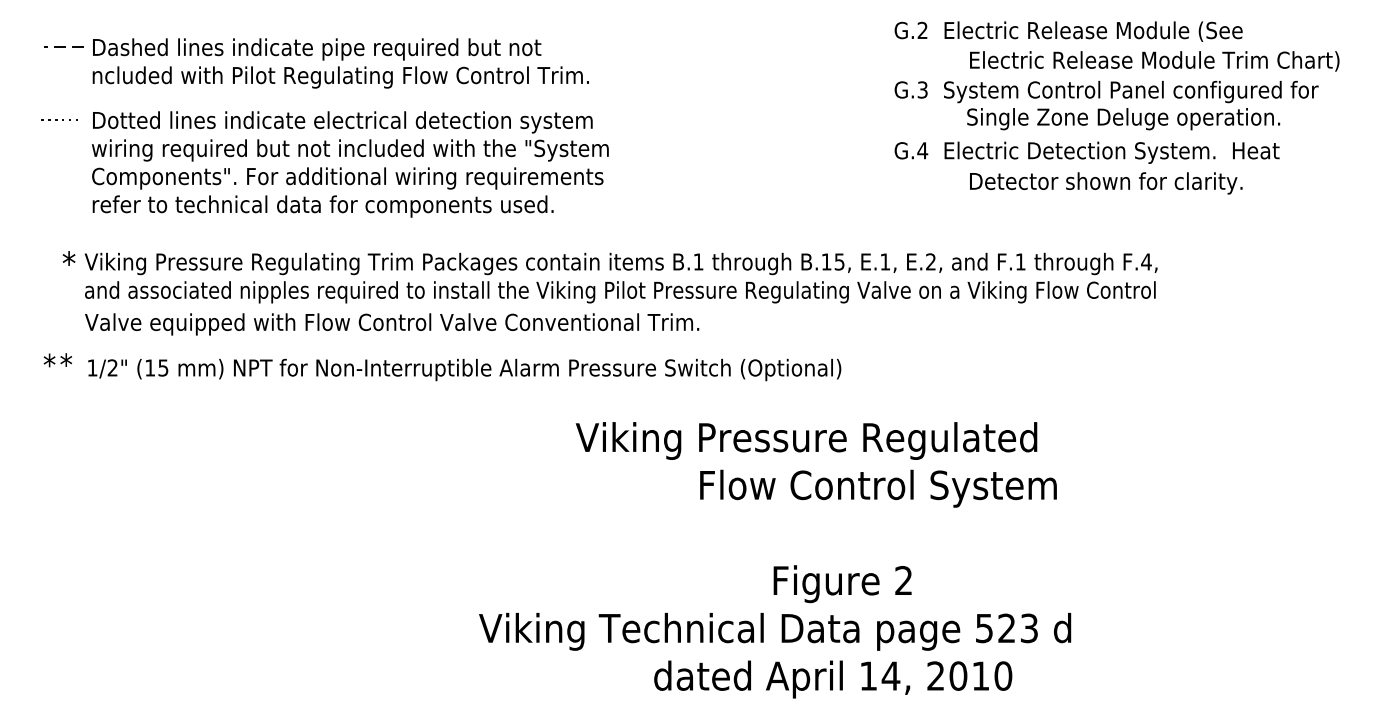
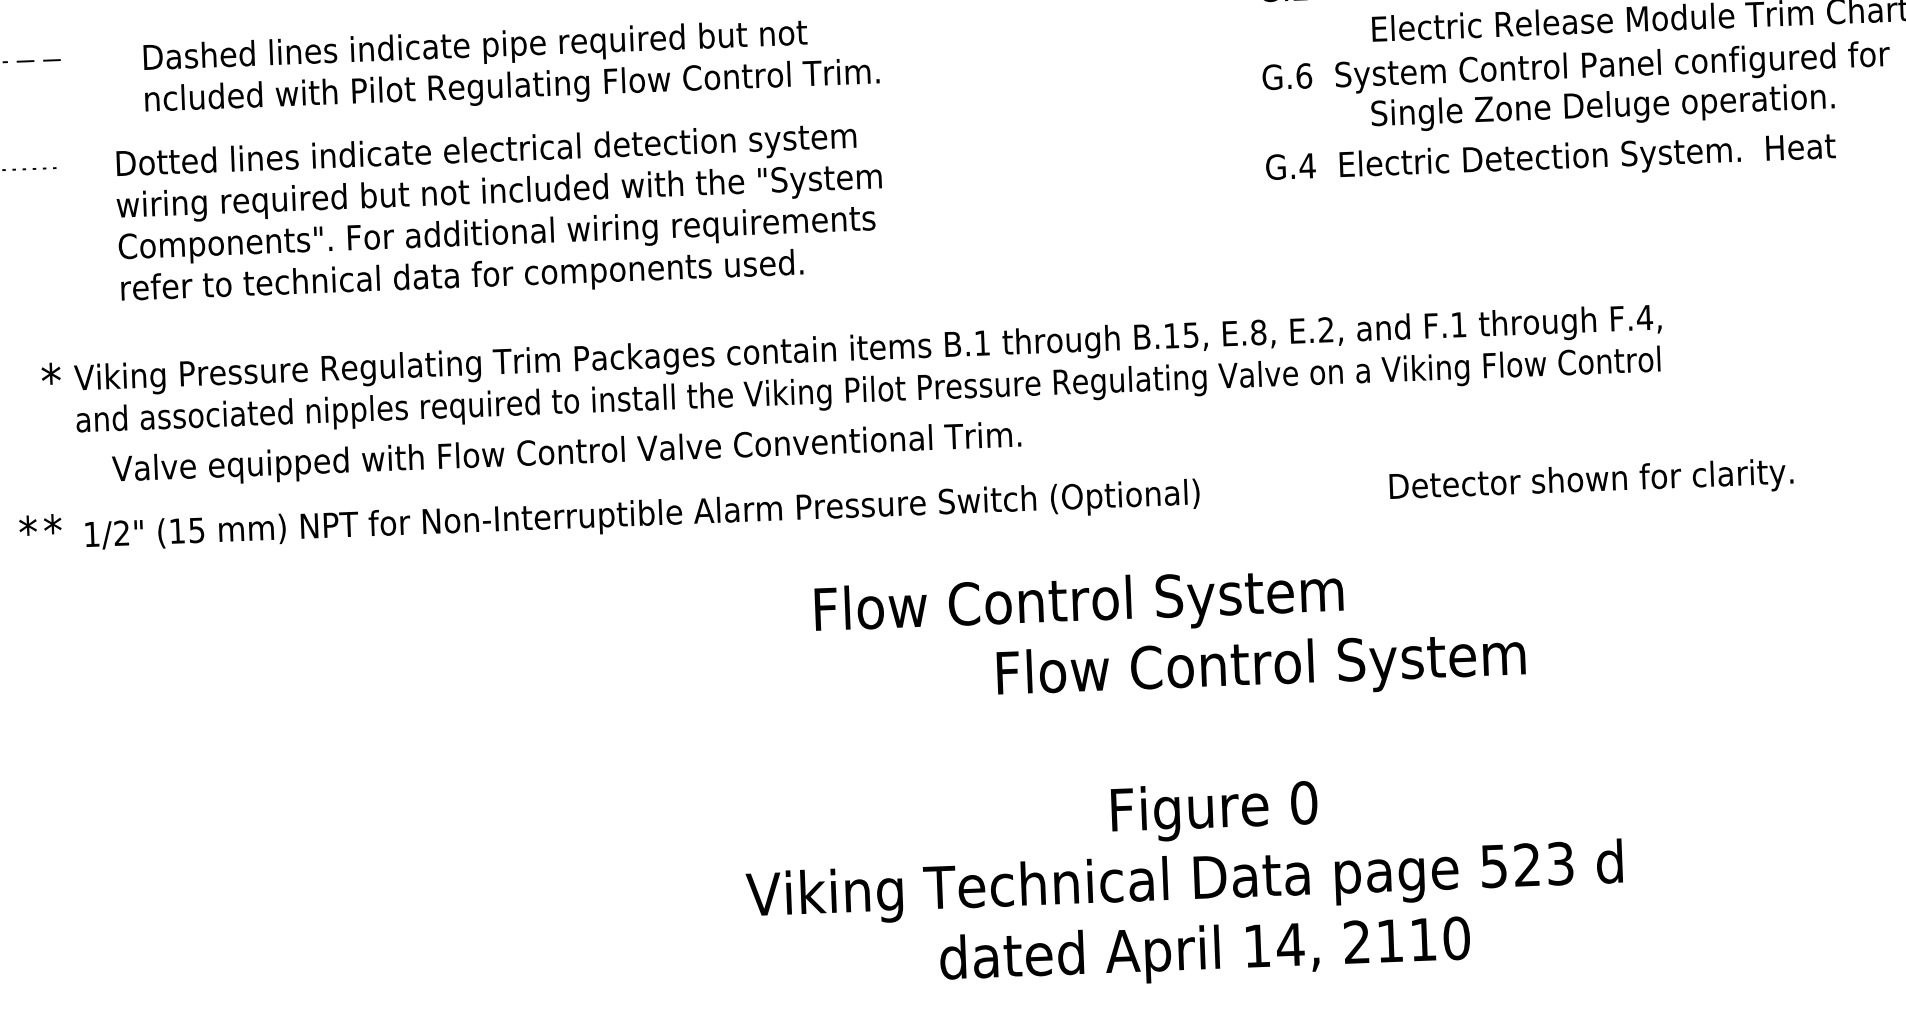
text: (340, 63) -> (510, 67), moved
text: (922, 89) -> (1303, 75), G.3 -> G.6
text: (350, 164) -> (500, 214), moved
text: (1106, 183) -> (1591, 481), moved
text: (885, 261) -> (1258, 331), E.1, -> E.8,
text: (392, 324) -> (567, 454), moved
text: (806, 440) -> (1152, 601), Viking Pressure Regulated -> Flow Control System
text: (903, 580) -> (1303, 802), 2 -> 0
text: (775, 631) -> (1185, 882), moved
text: (958, 675) -> (1390, 940), 2010 -> 2110

